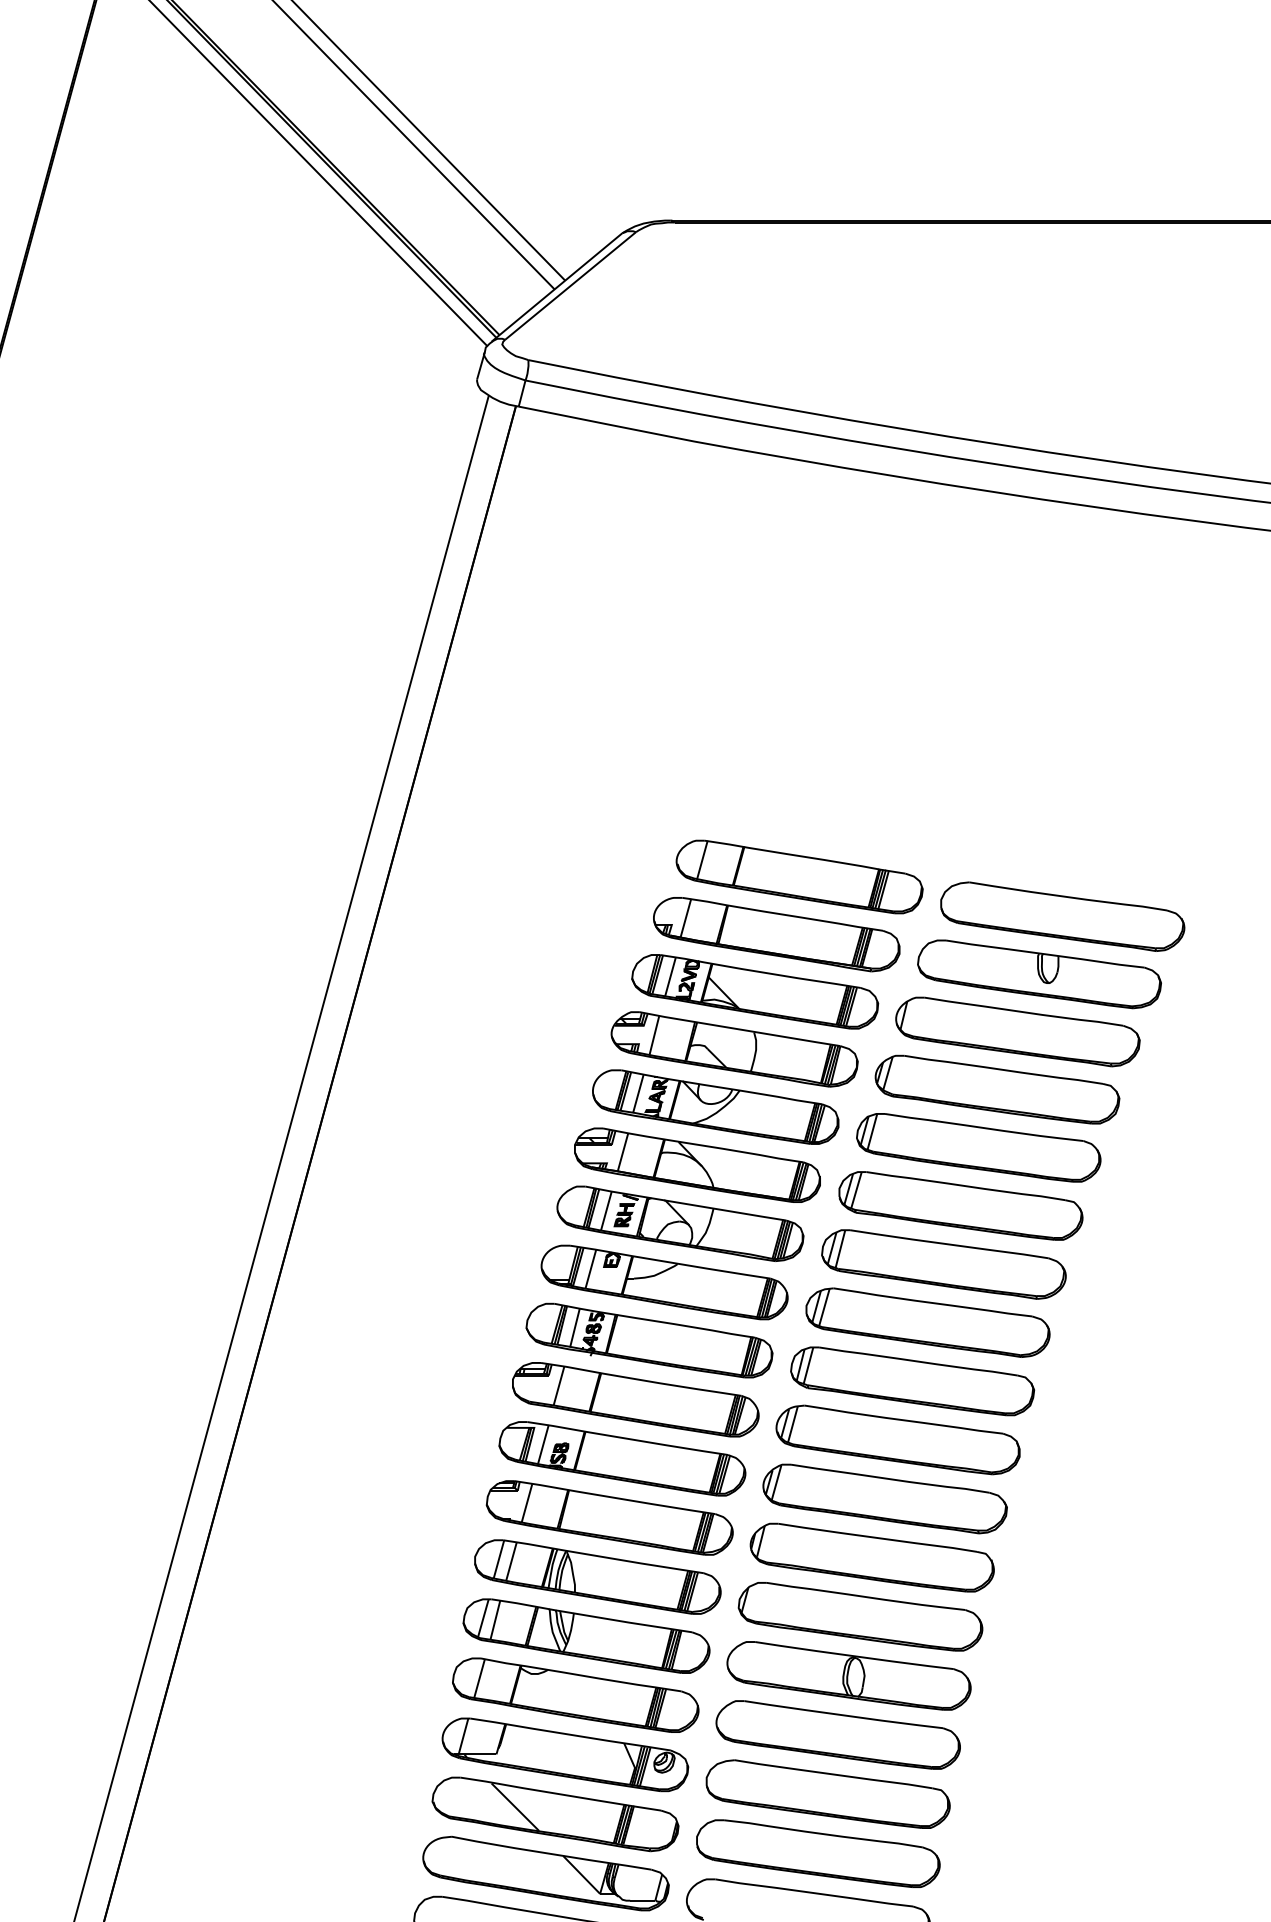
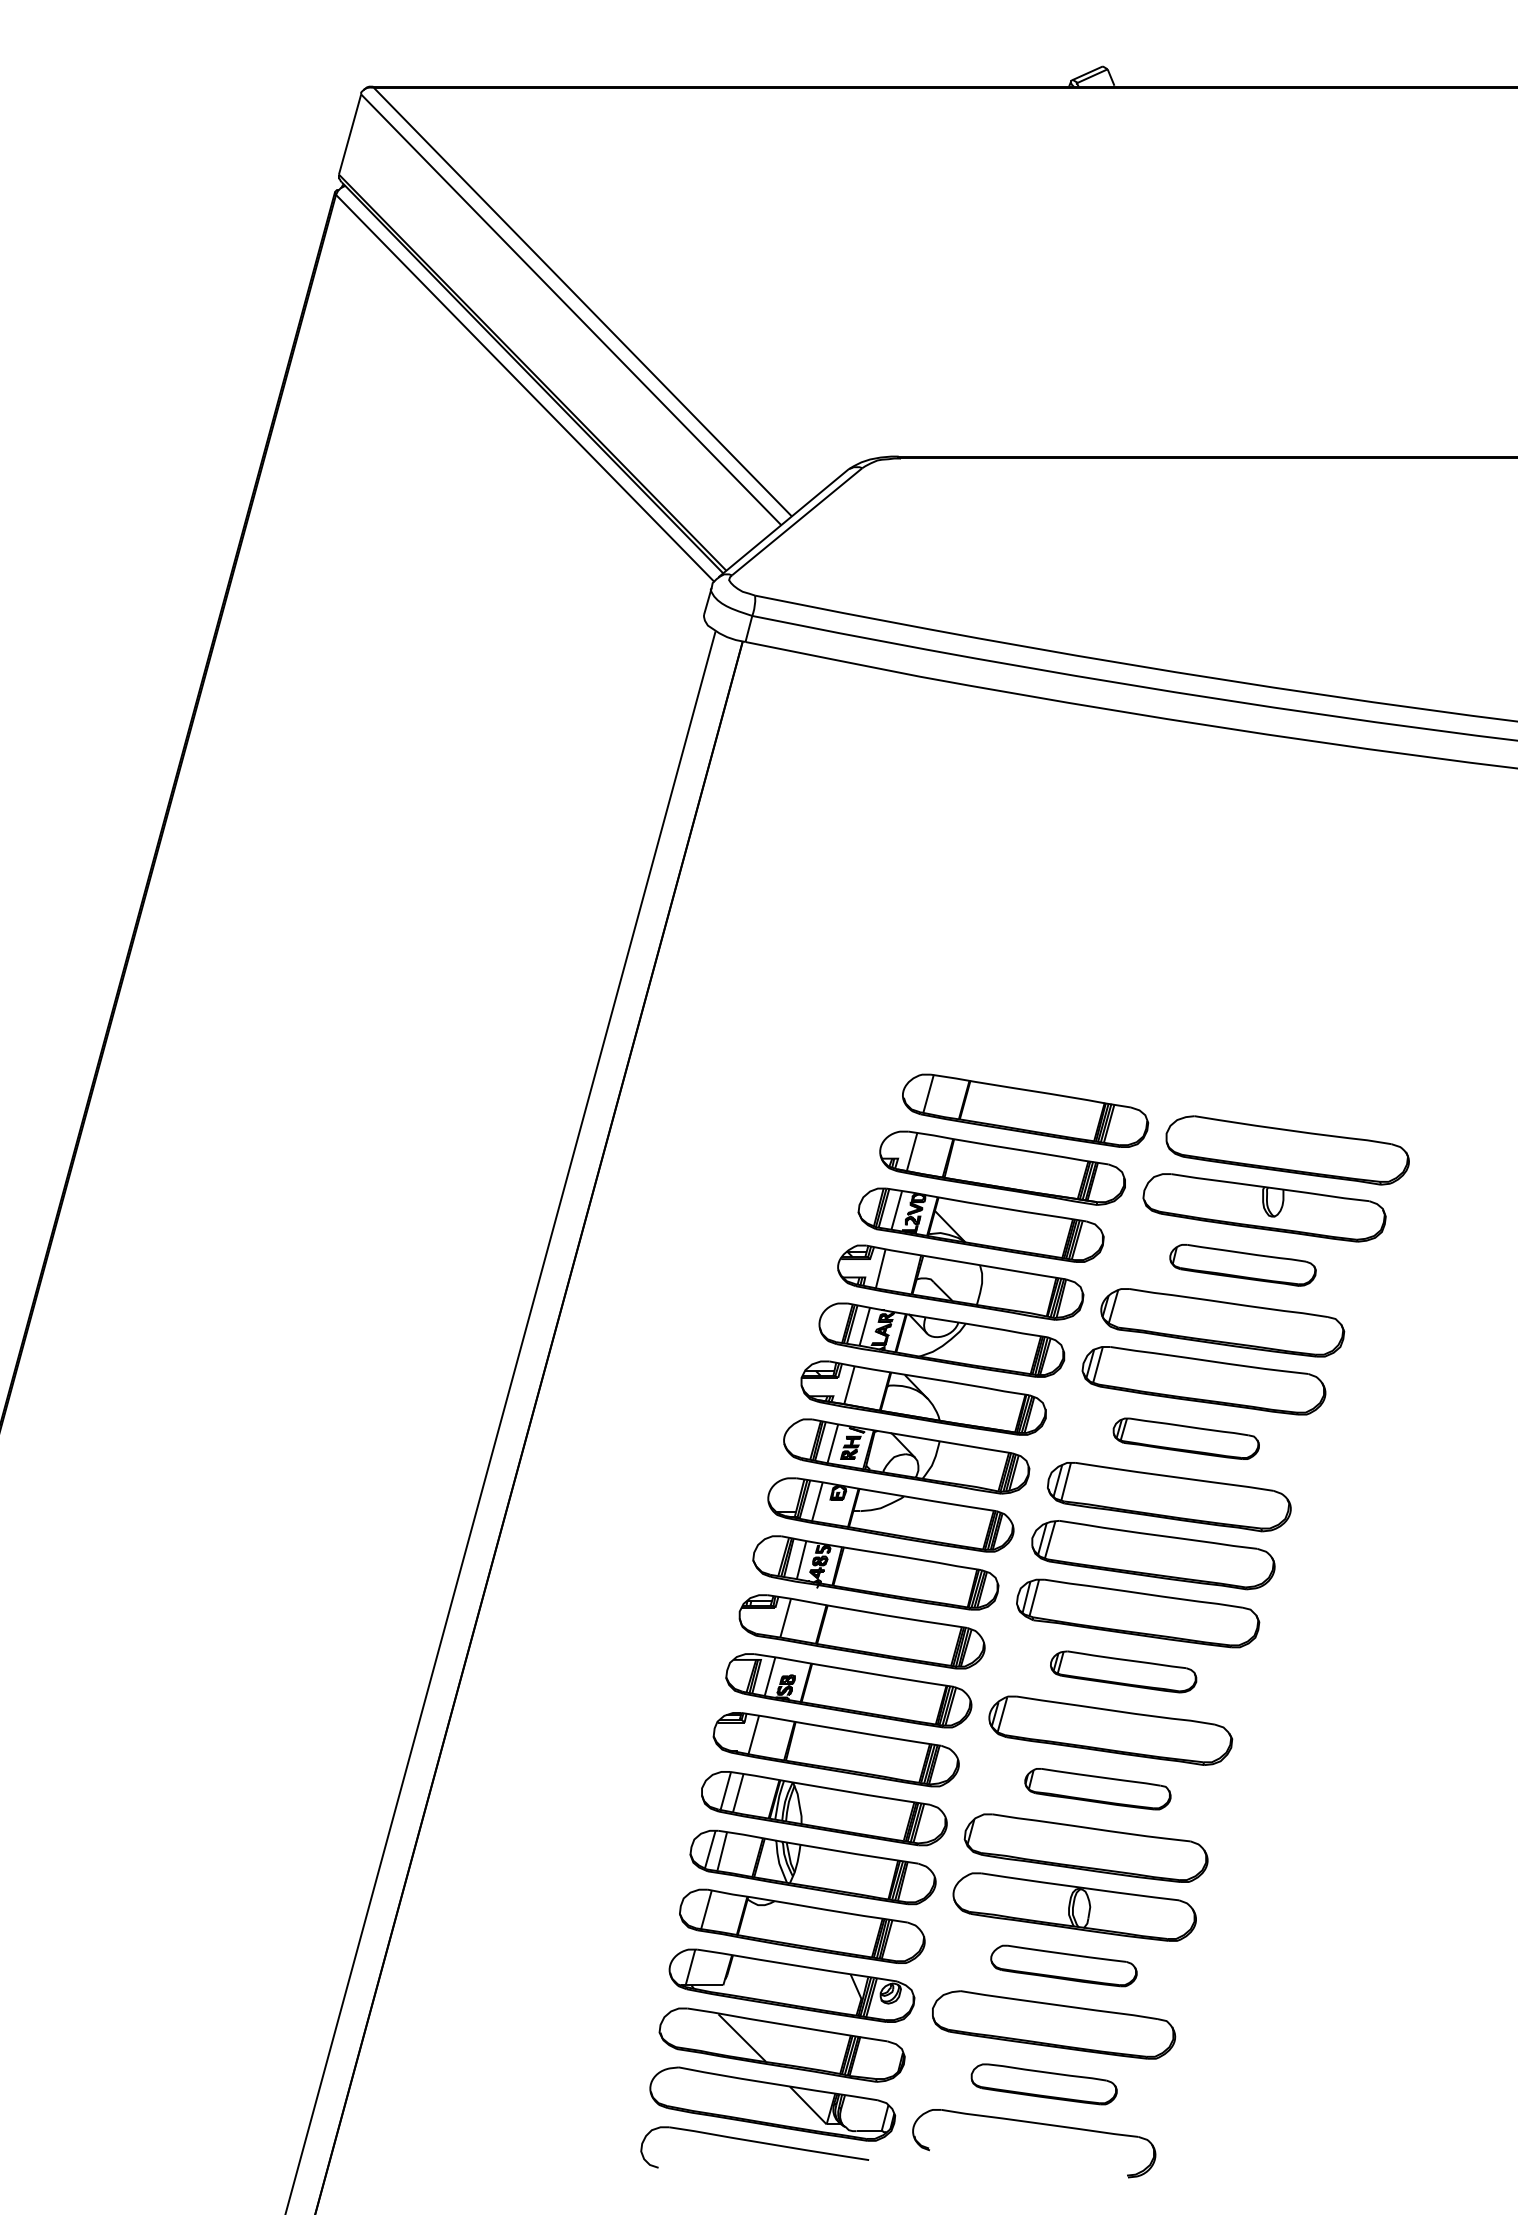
part: (1017, 1032) -> (1242, 1265), size x0.6
part: (961, 1205) -> (1186, 1438), size x0.6
part: (897, 1439) -> (1123, 1671), size x0.6
part: (871, 1556) -> (1097, 1788), size x0.6
part: (837, 1734) -> (1063, 1965), size x0.6
part: (818, 1853) -> (1044, 2084), size x0.6

